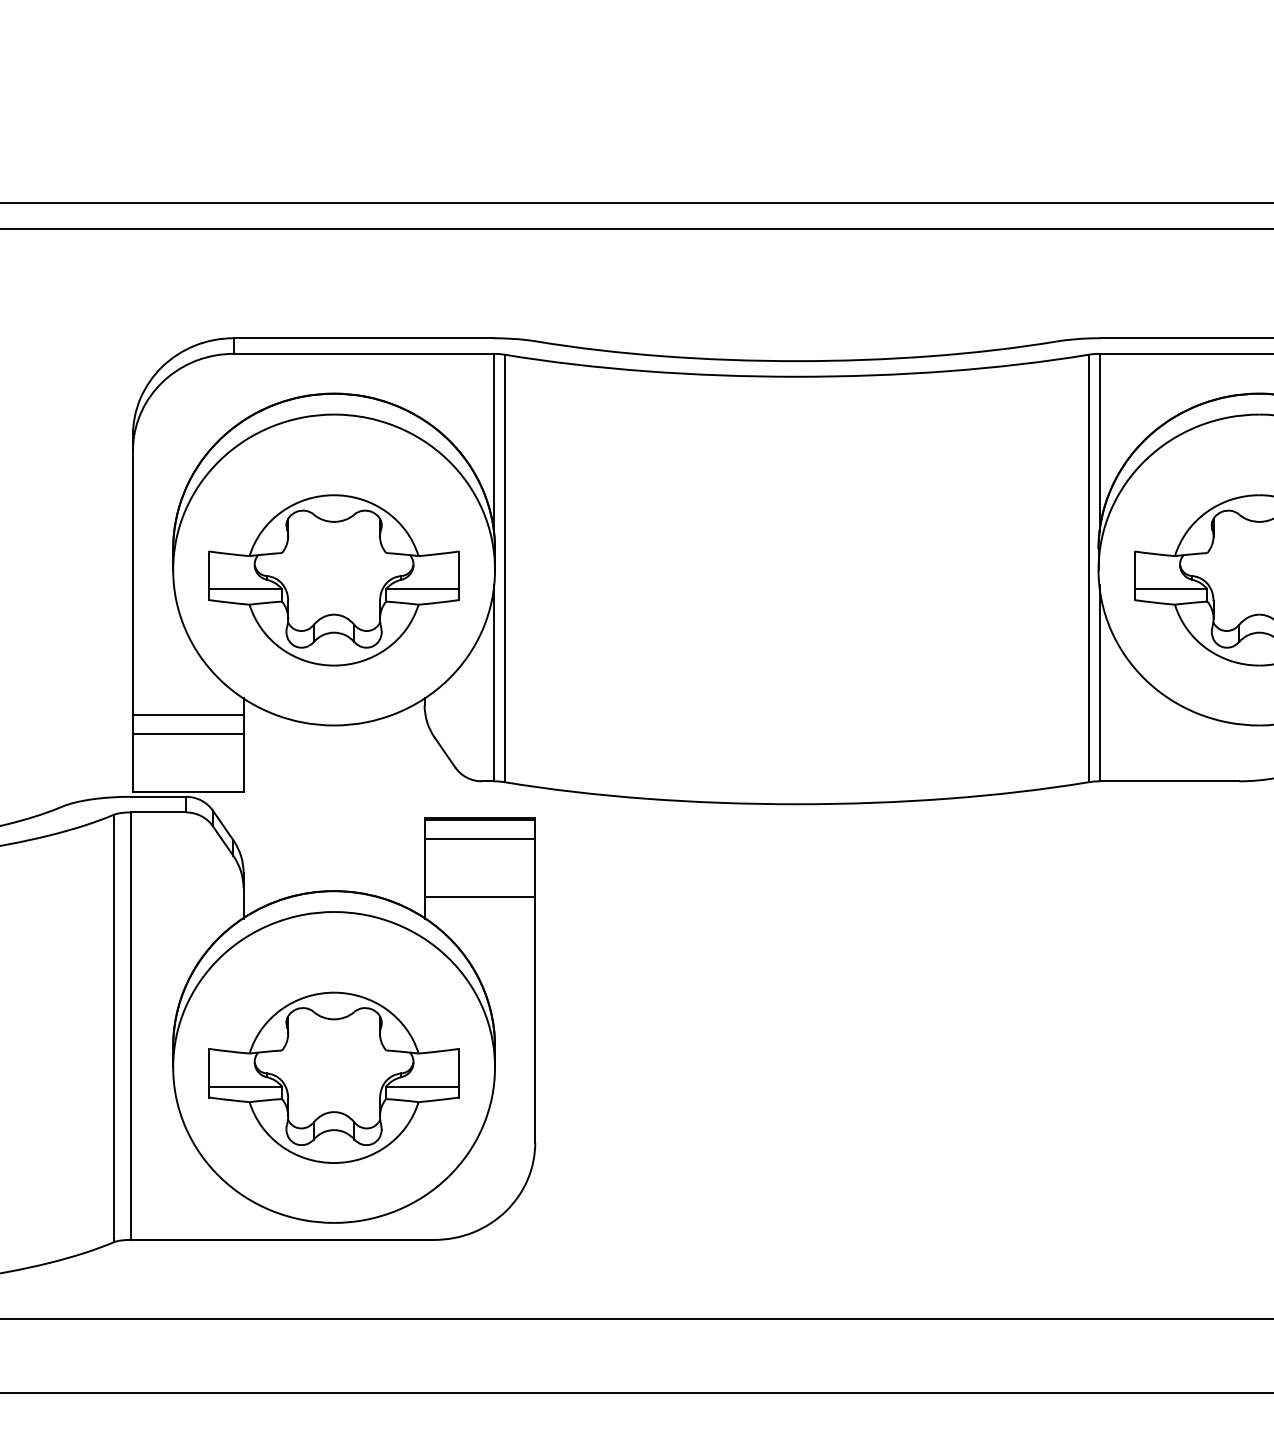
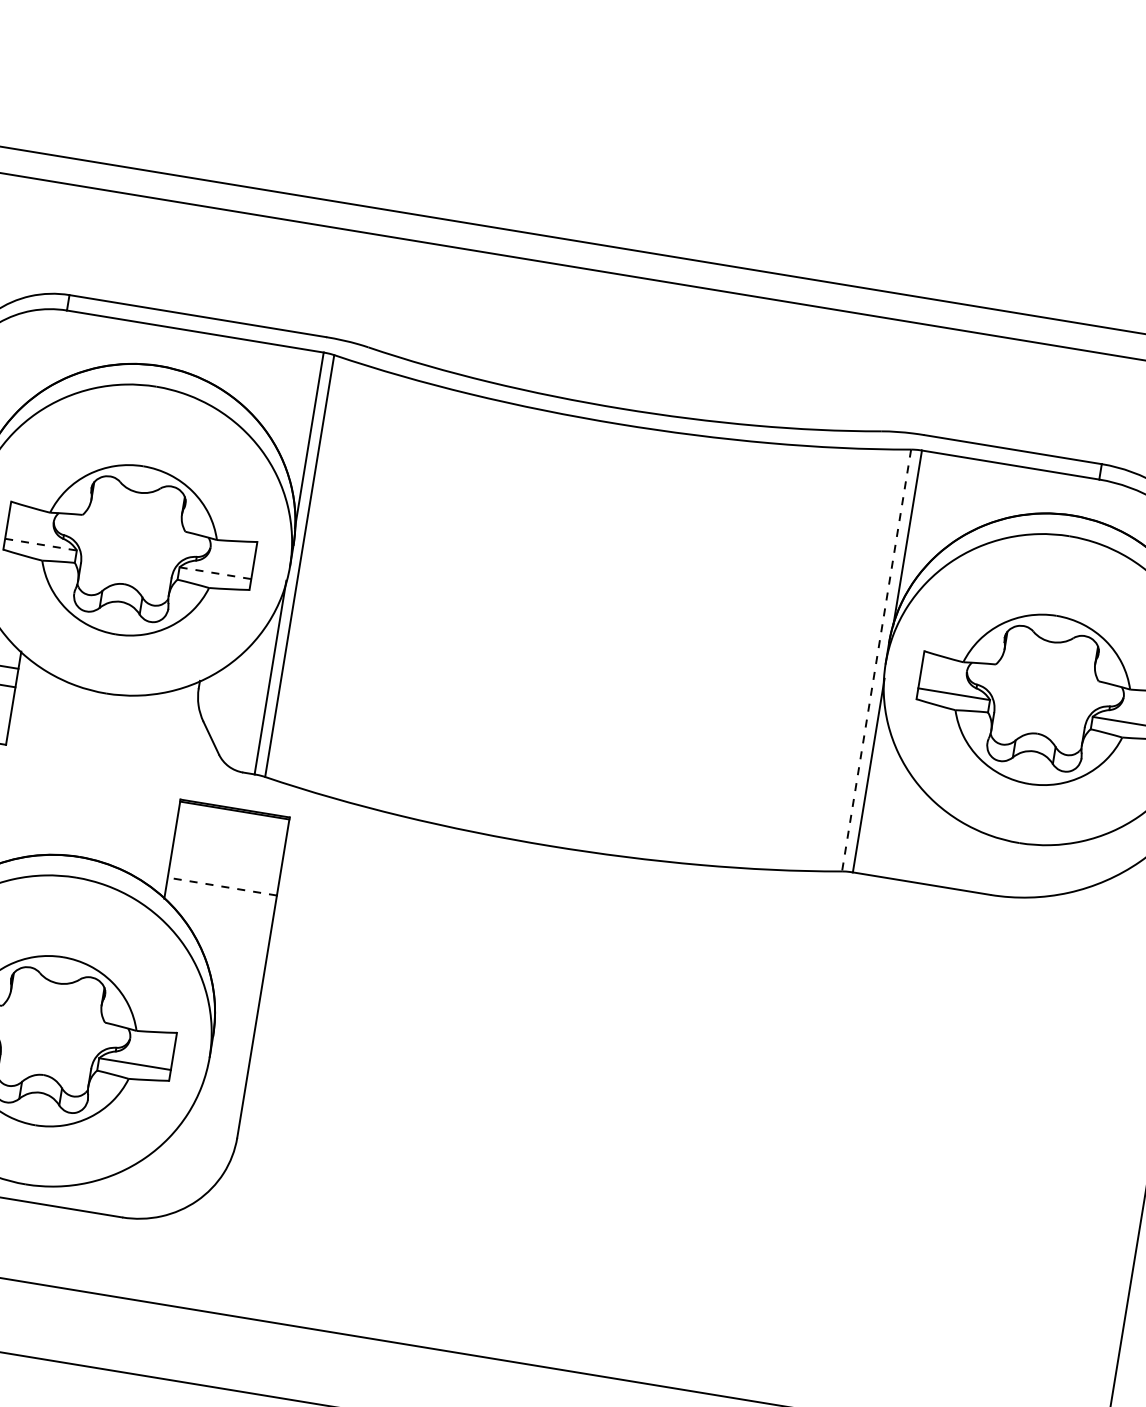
line: (1089, 568) -> (877, 660), solid -> dashed
line: (246, 589) -> (41, 545), solid -> dashed
line: (423, 589) -> (216, 573), solid -> dashed
line: (479, 838) -> (231, 828), removed
line: (479, 897) -> (221, 886), solid -> dashed

